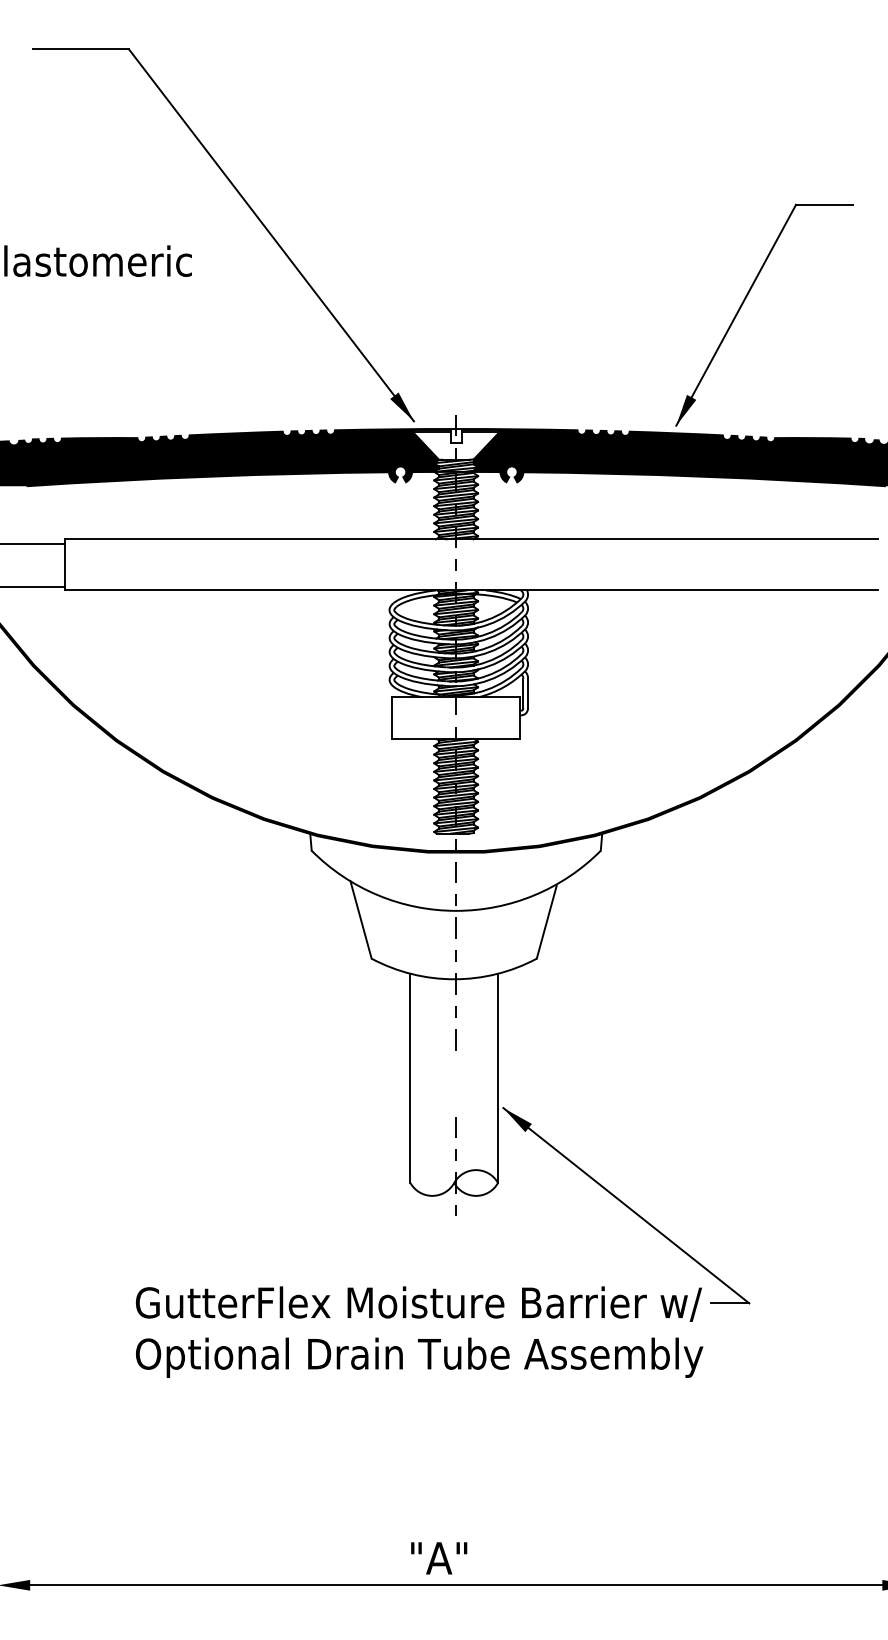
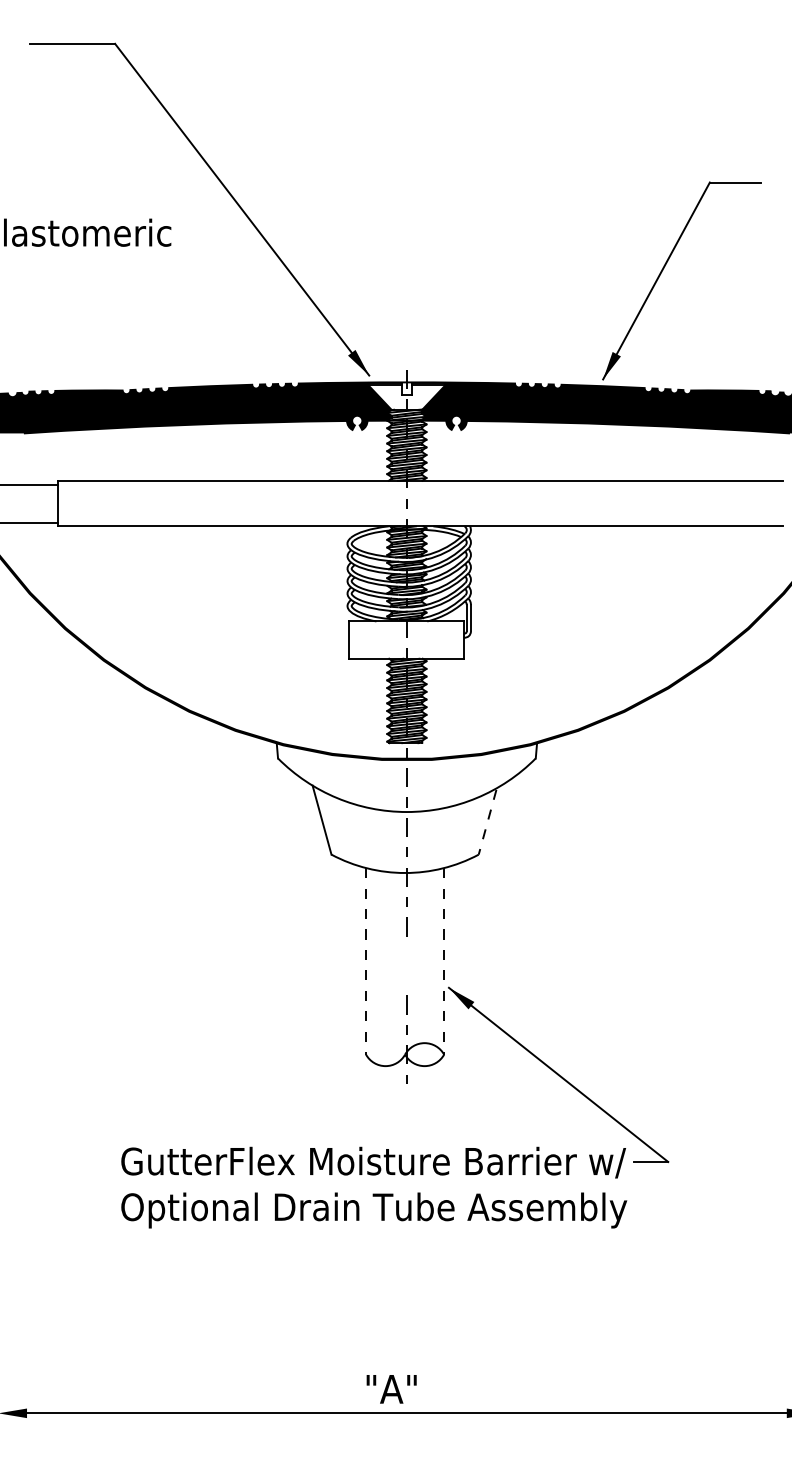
line: (546, 922) -> (487, 822), solid -> dashed
line: (410, 1078) -> (366, 961), solid -> dashed
line: (498, 1078) -> (444, 961), solid -> dashed

